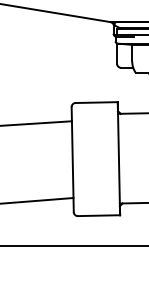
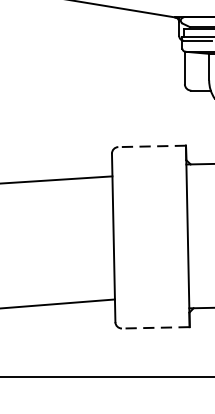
line: (96, 102) -> (151, 146), solid -> dashed
line: (98, 215) -> (155, 327), solid -> dashed

